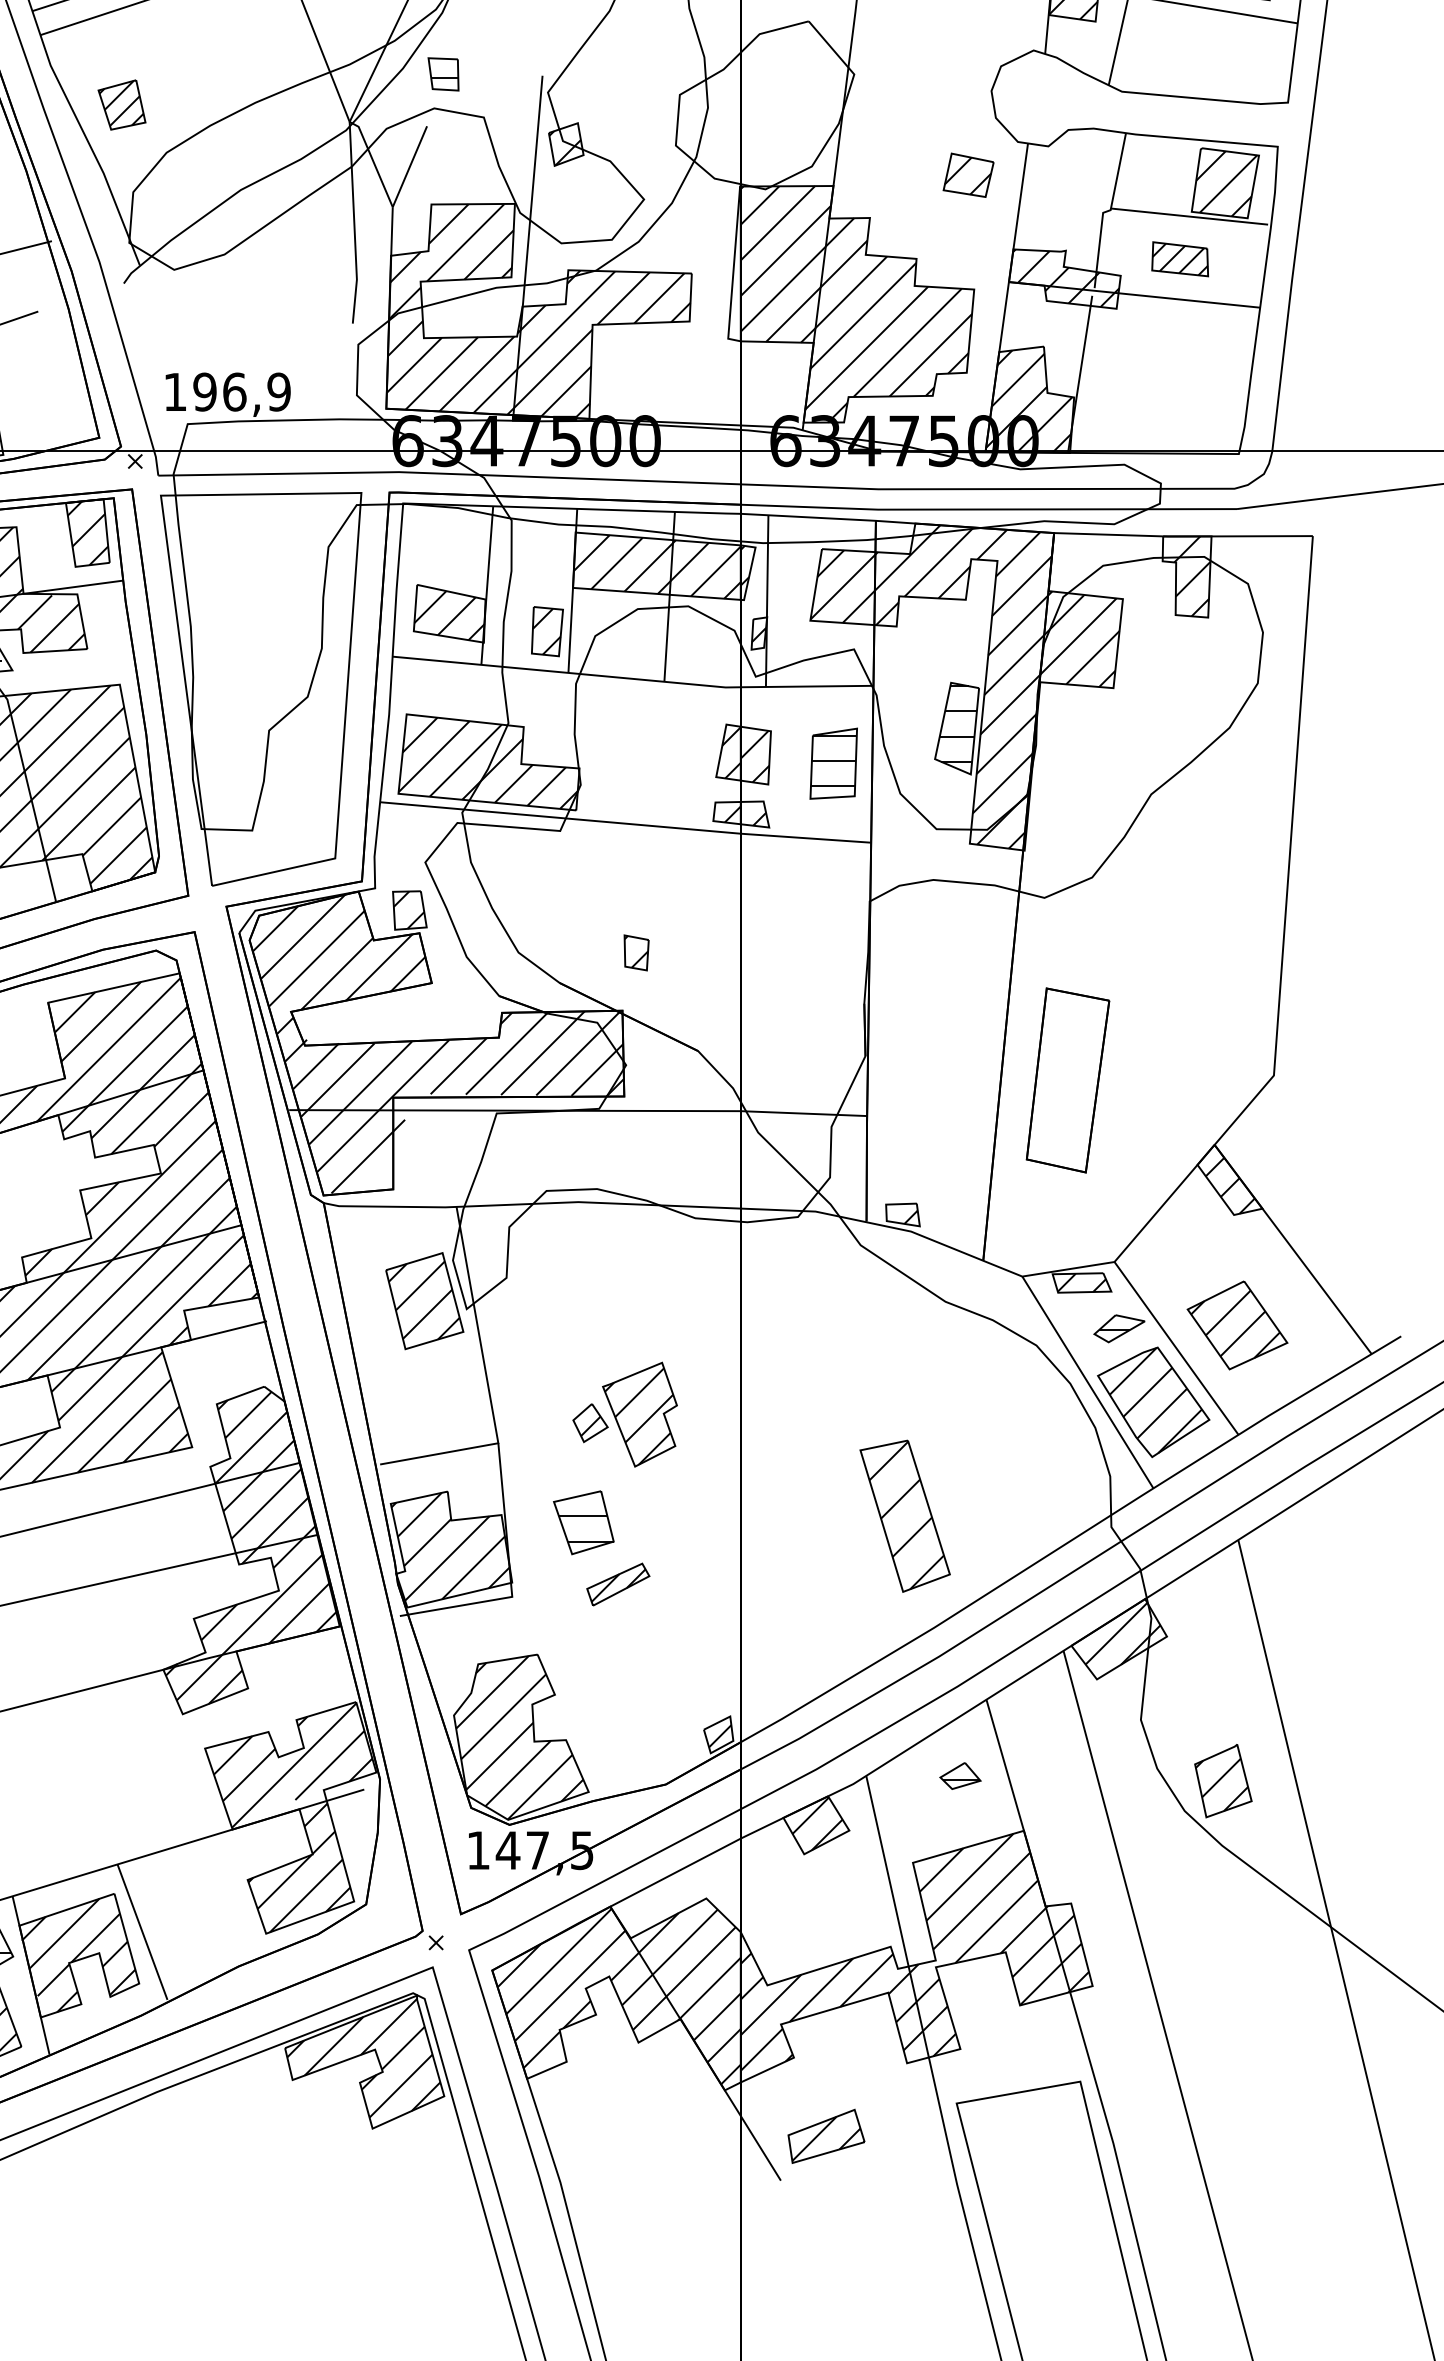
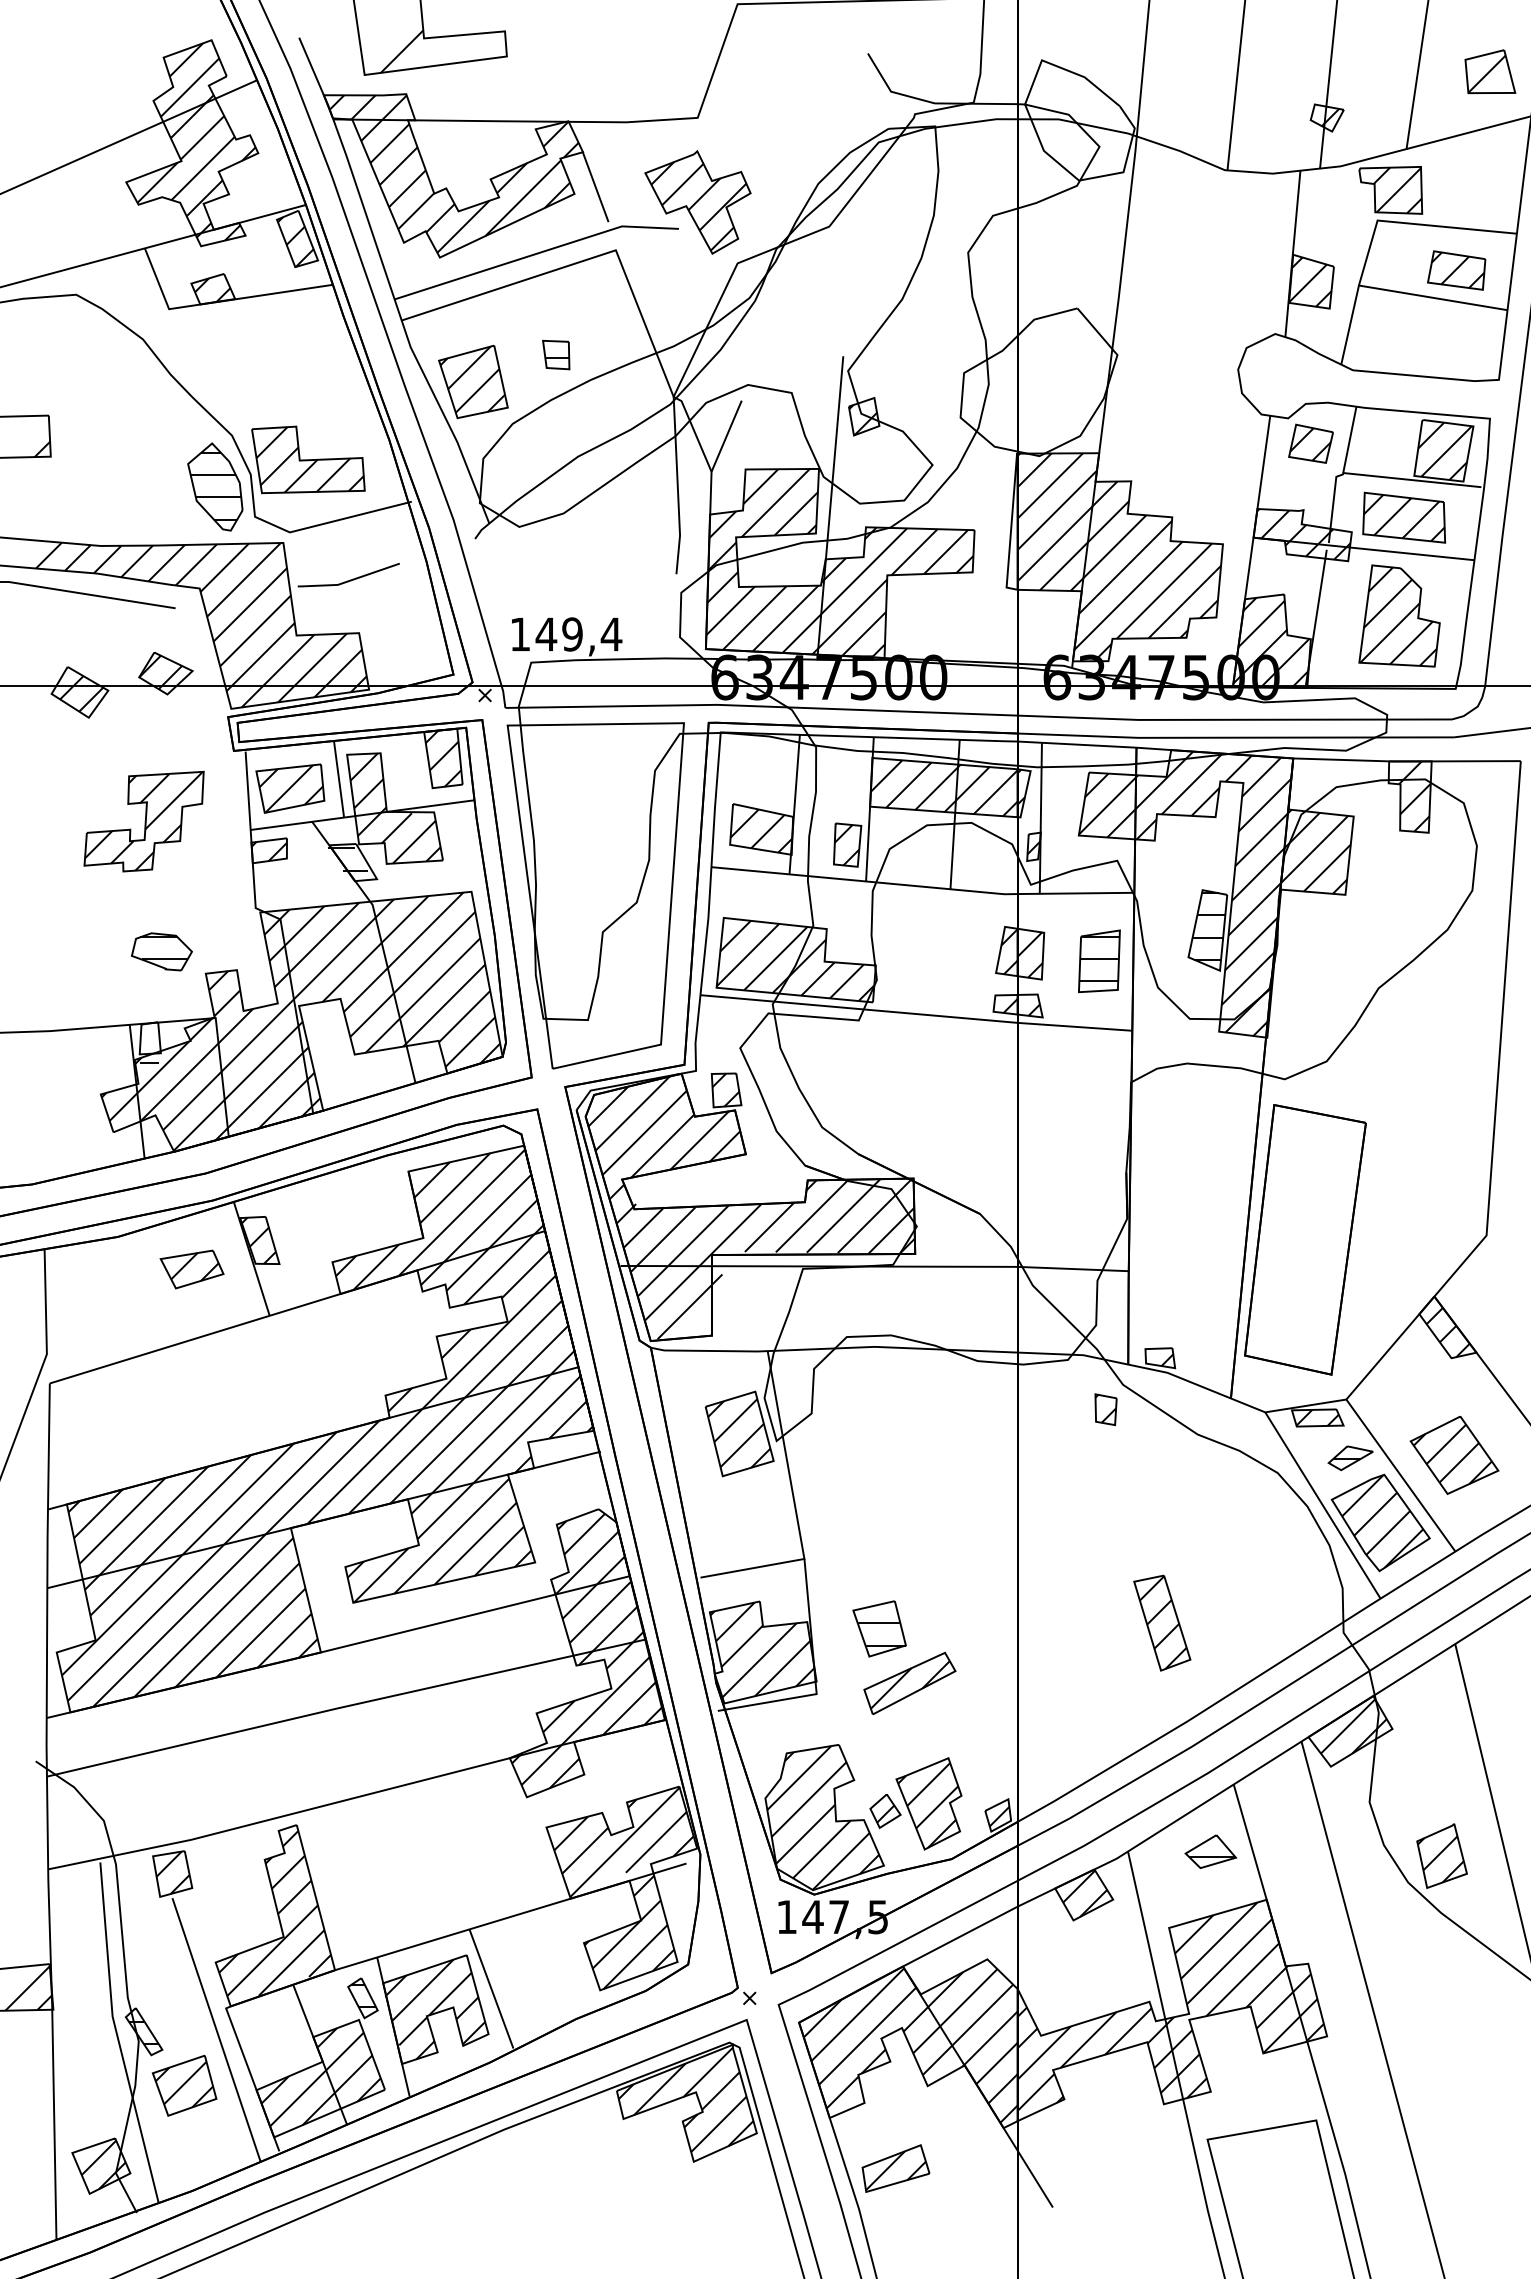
part: (443, 73) -> (556, 354), moved
part: (122, 104) -> (473, 381), size x1.67
part: (968, 174) -> (1310, 443), moved
part: (1179, 259) -> (1403, 517), size x1.67
part: (1174, 370) -> (1399, 615), added
text: (241, 392) -> (578, 634), 196,9 -> 149,4
part: (636, 952) -> (1105, 1409), moved
part: (1068, 1080) -> (1305, 1239), size x1.67
part: (624, 1414) -> (915, 1803), moved
part: (905, 1515) -> (1162, 1622), size x0.71
part: (617, 1583) -> (909, 1682), size x1.67
part: (960, 1775) -> (1210, 1851), size x1.43
part: (825, 2136) -> (895, 2168), moved

